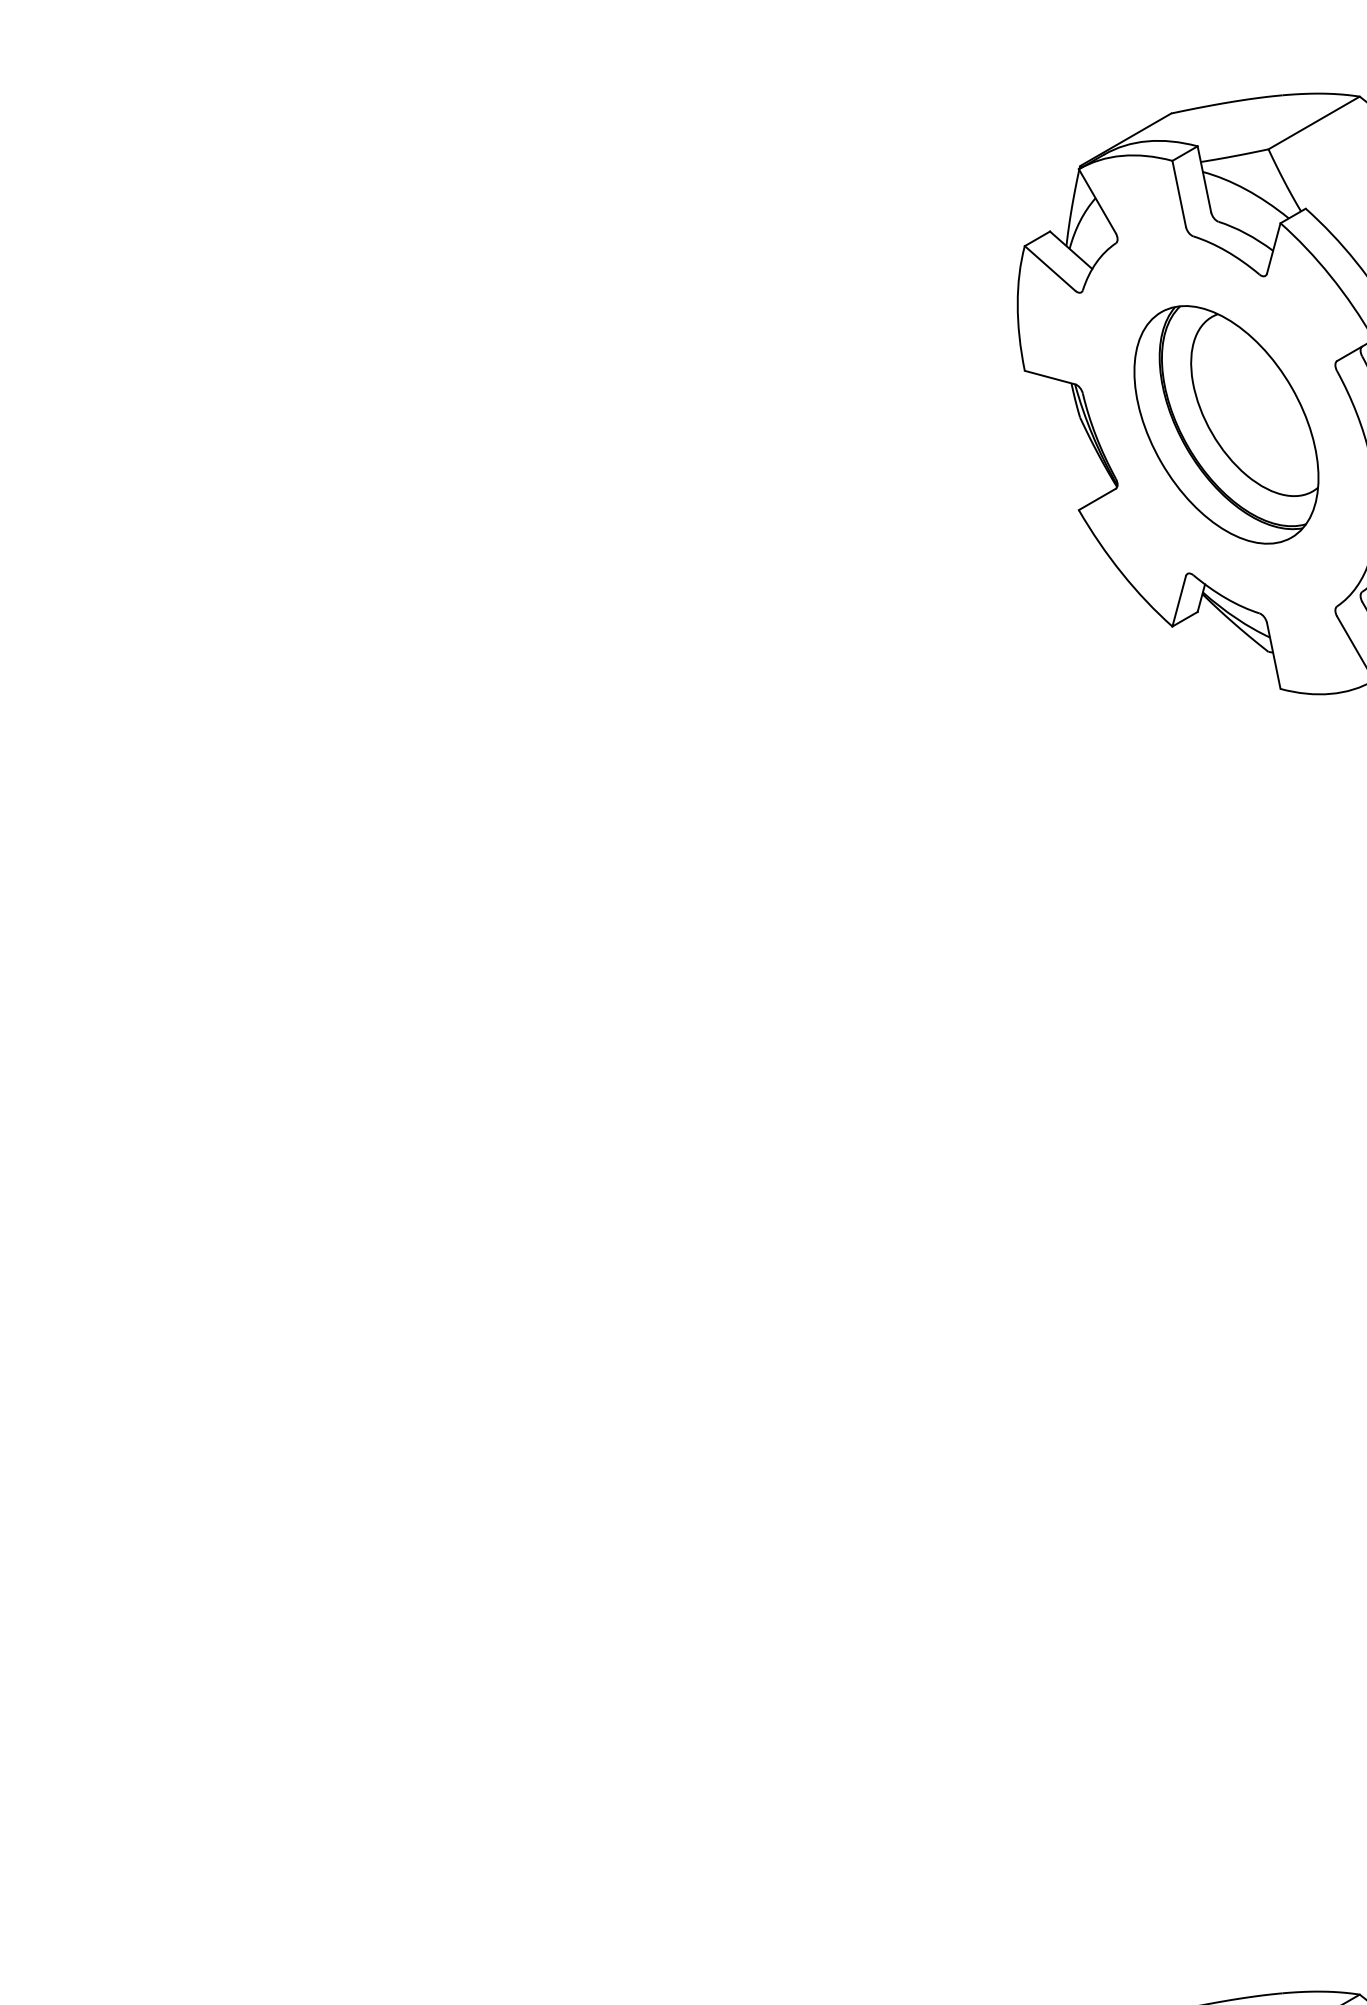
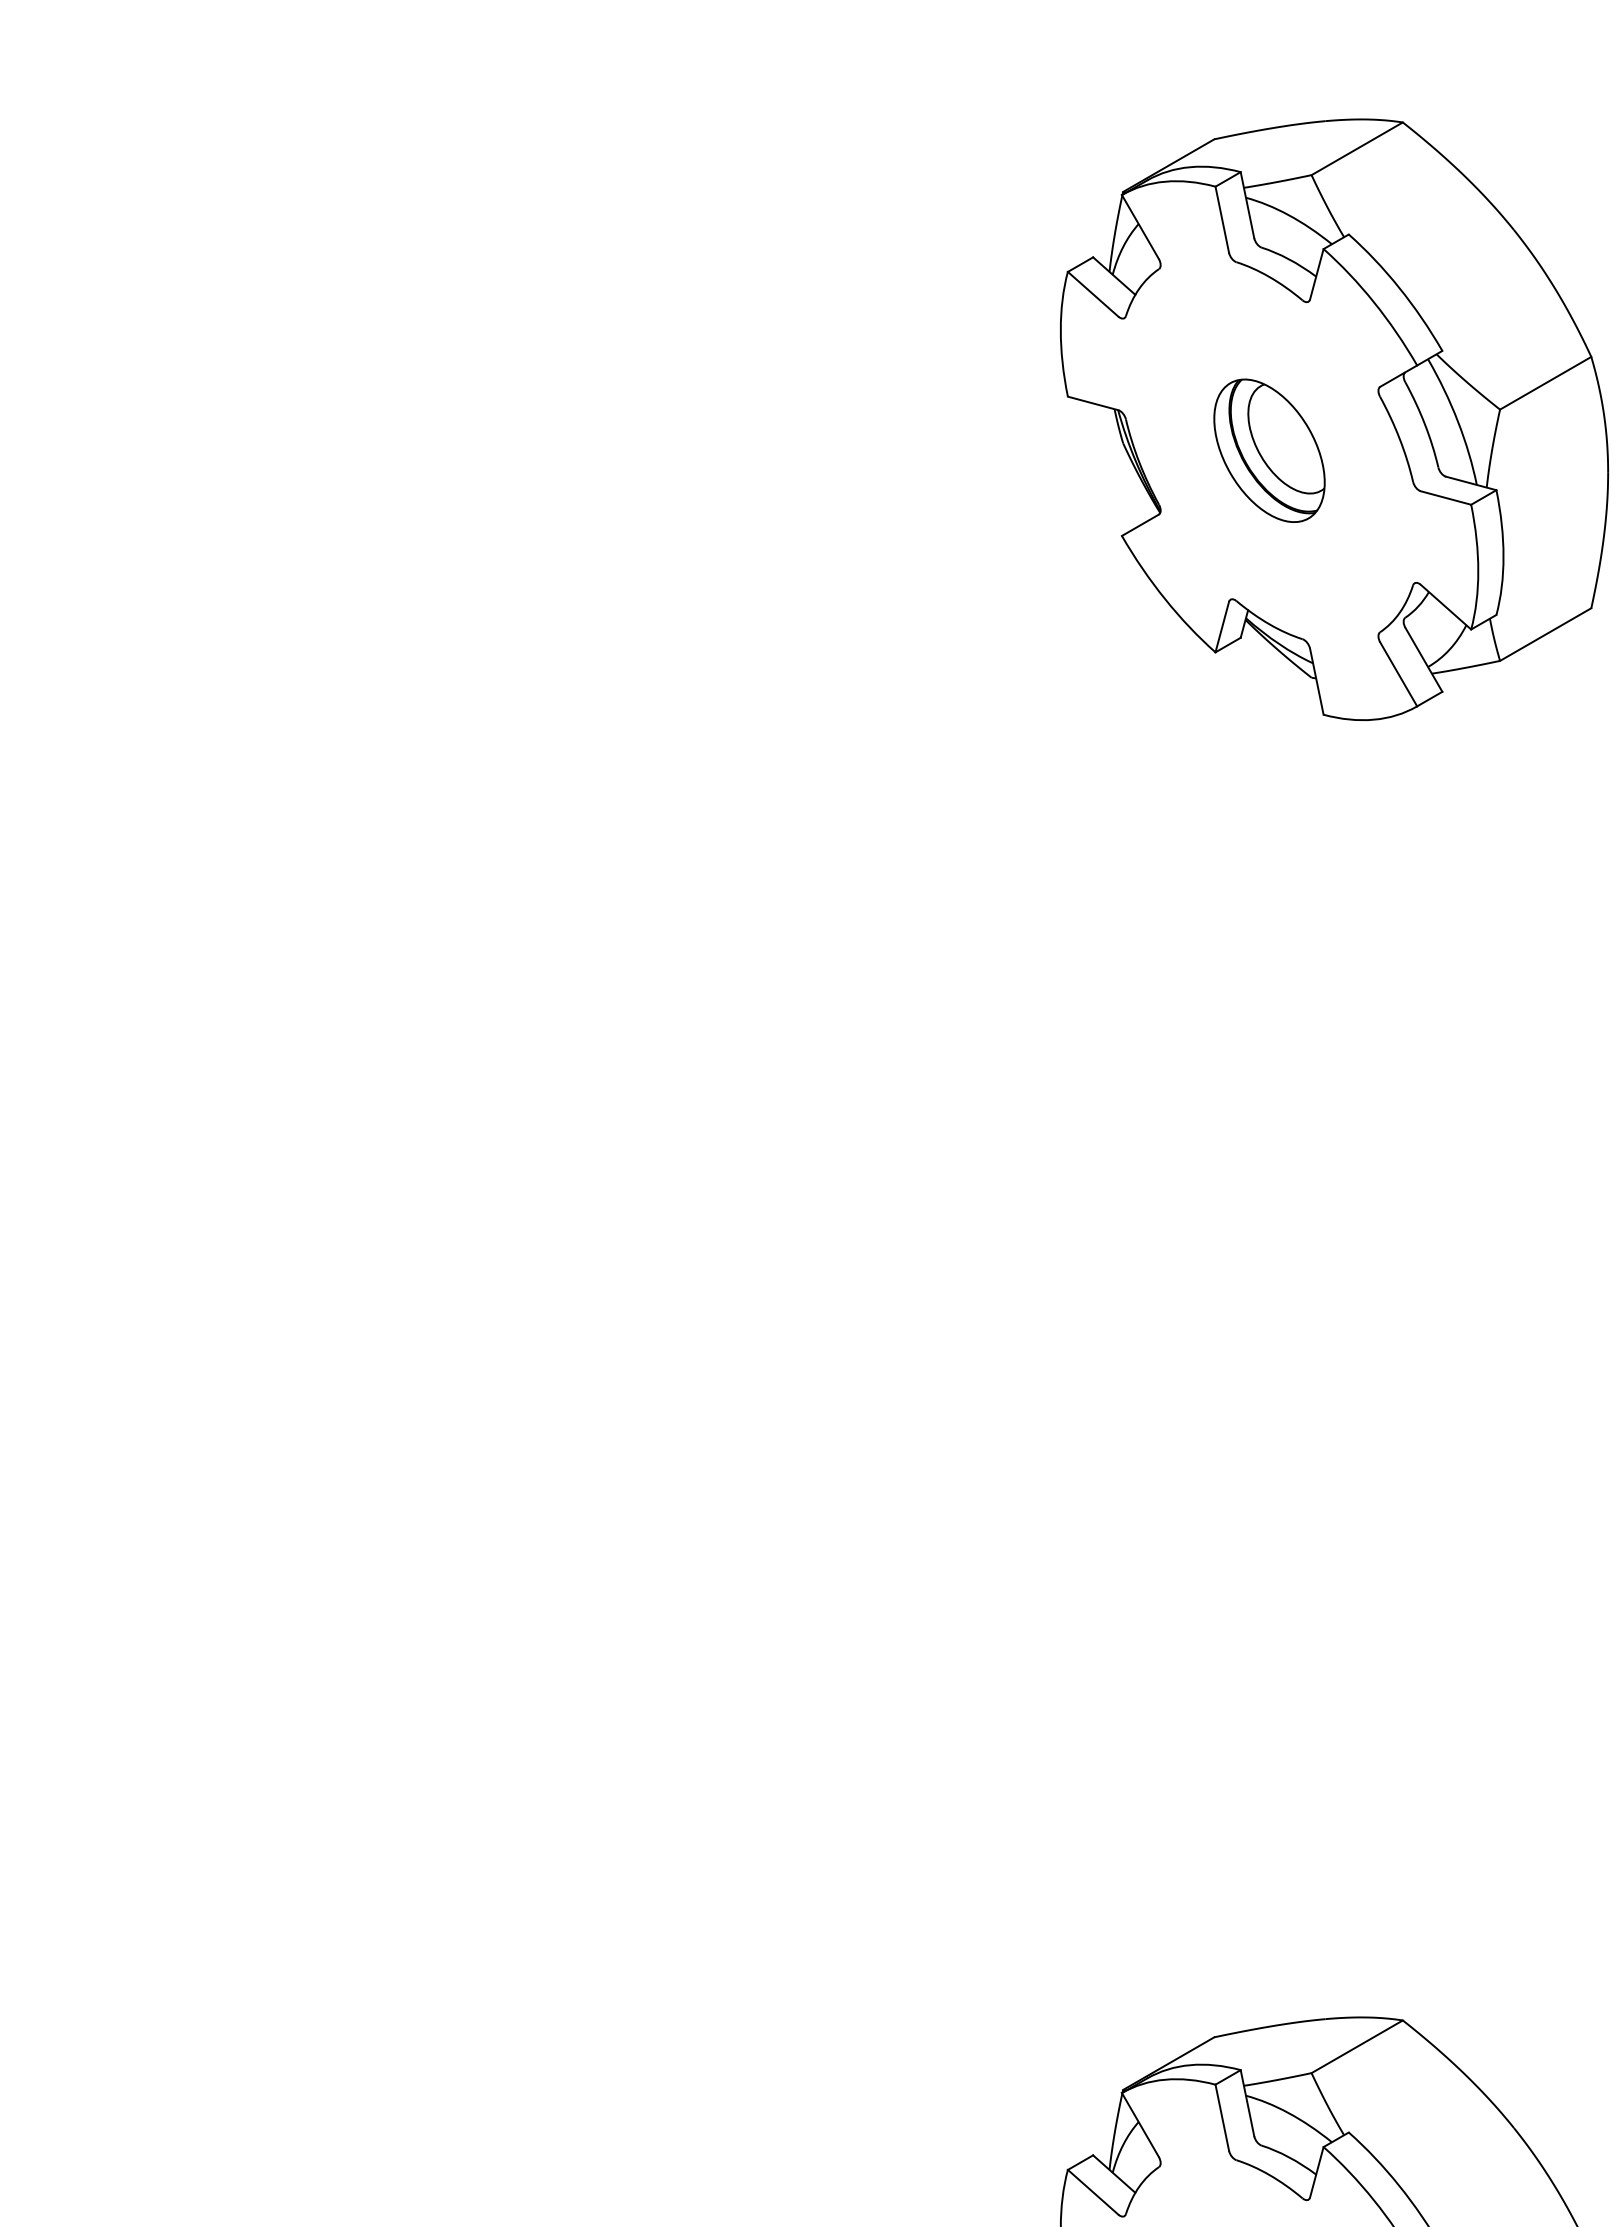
part: (1226, 424) -> (1269, 450), size x0.6

